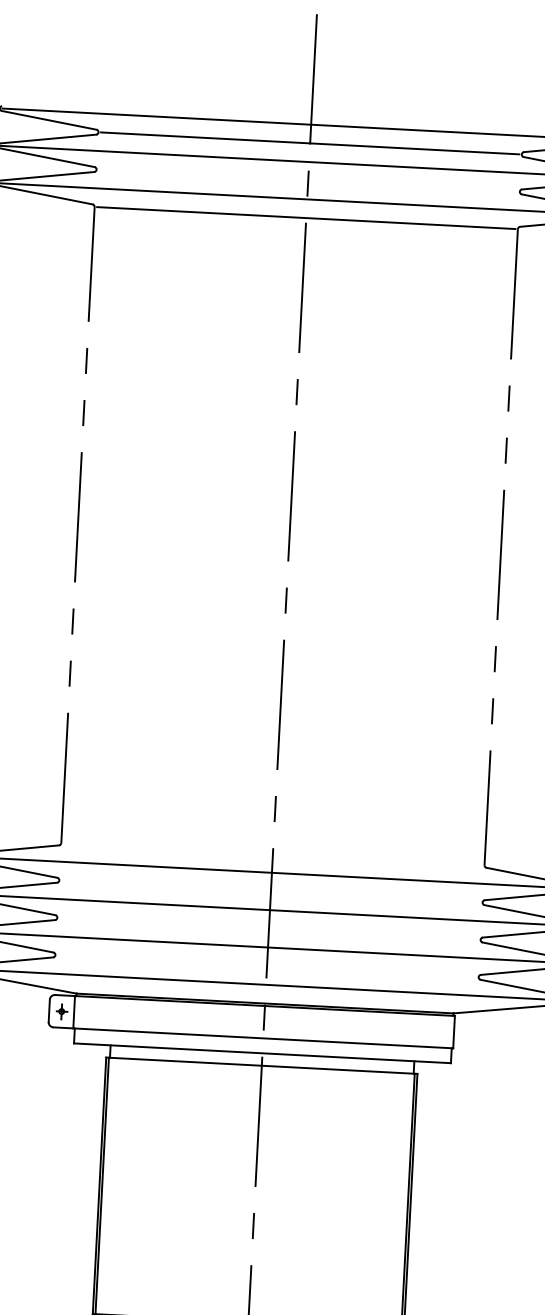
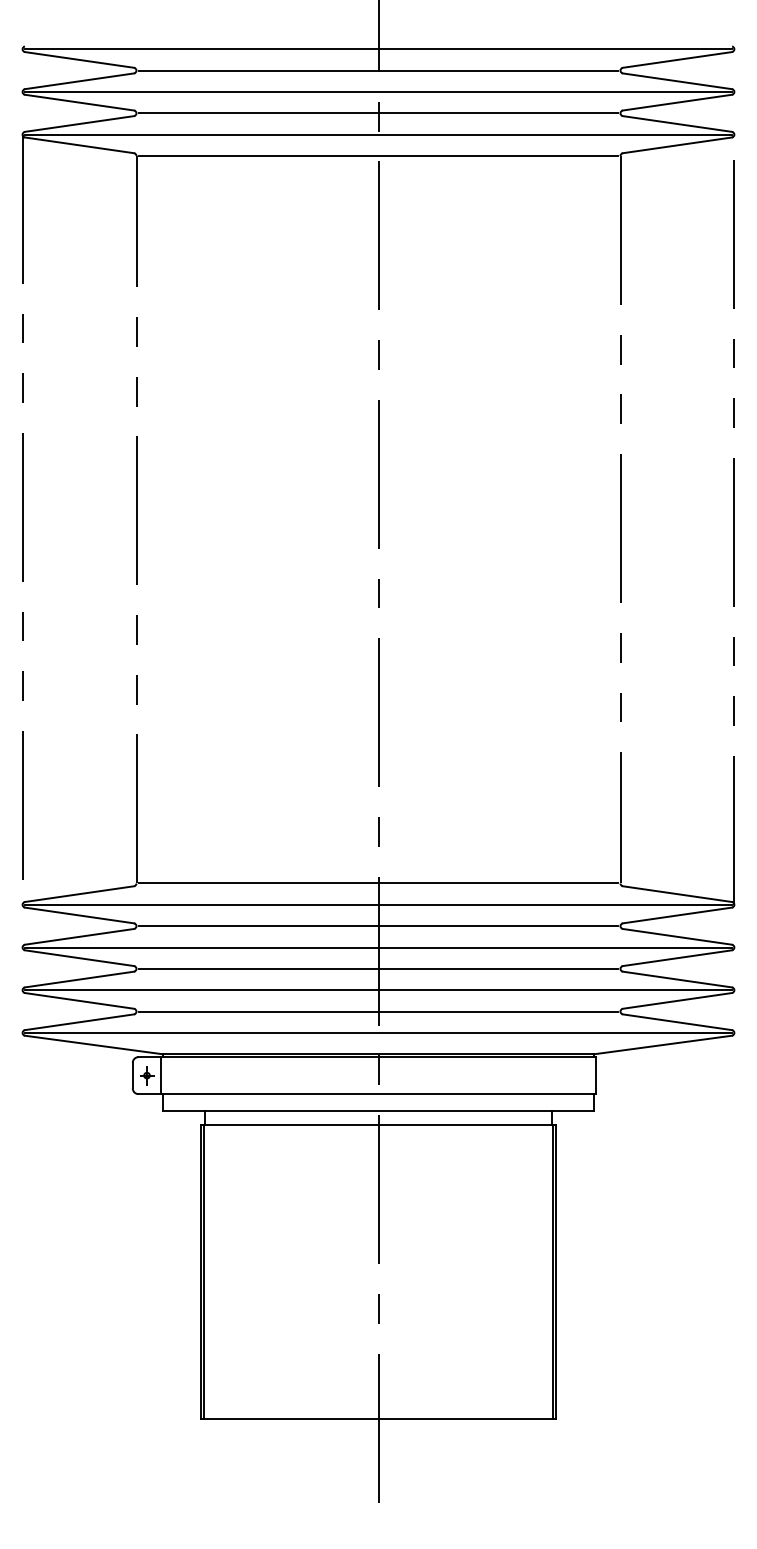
line: (308, 180) -> (378, 113), added
line: (272, 854) -> (378, 883), added
line: (270, 891) -> (378, 926), added
line: (269, 928) -> (378, 968), added
line: (267, 966) -> (378, 1011), added

